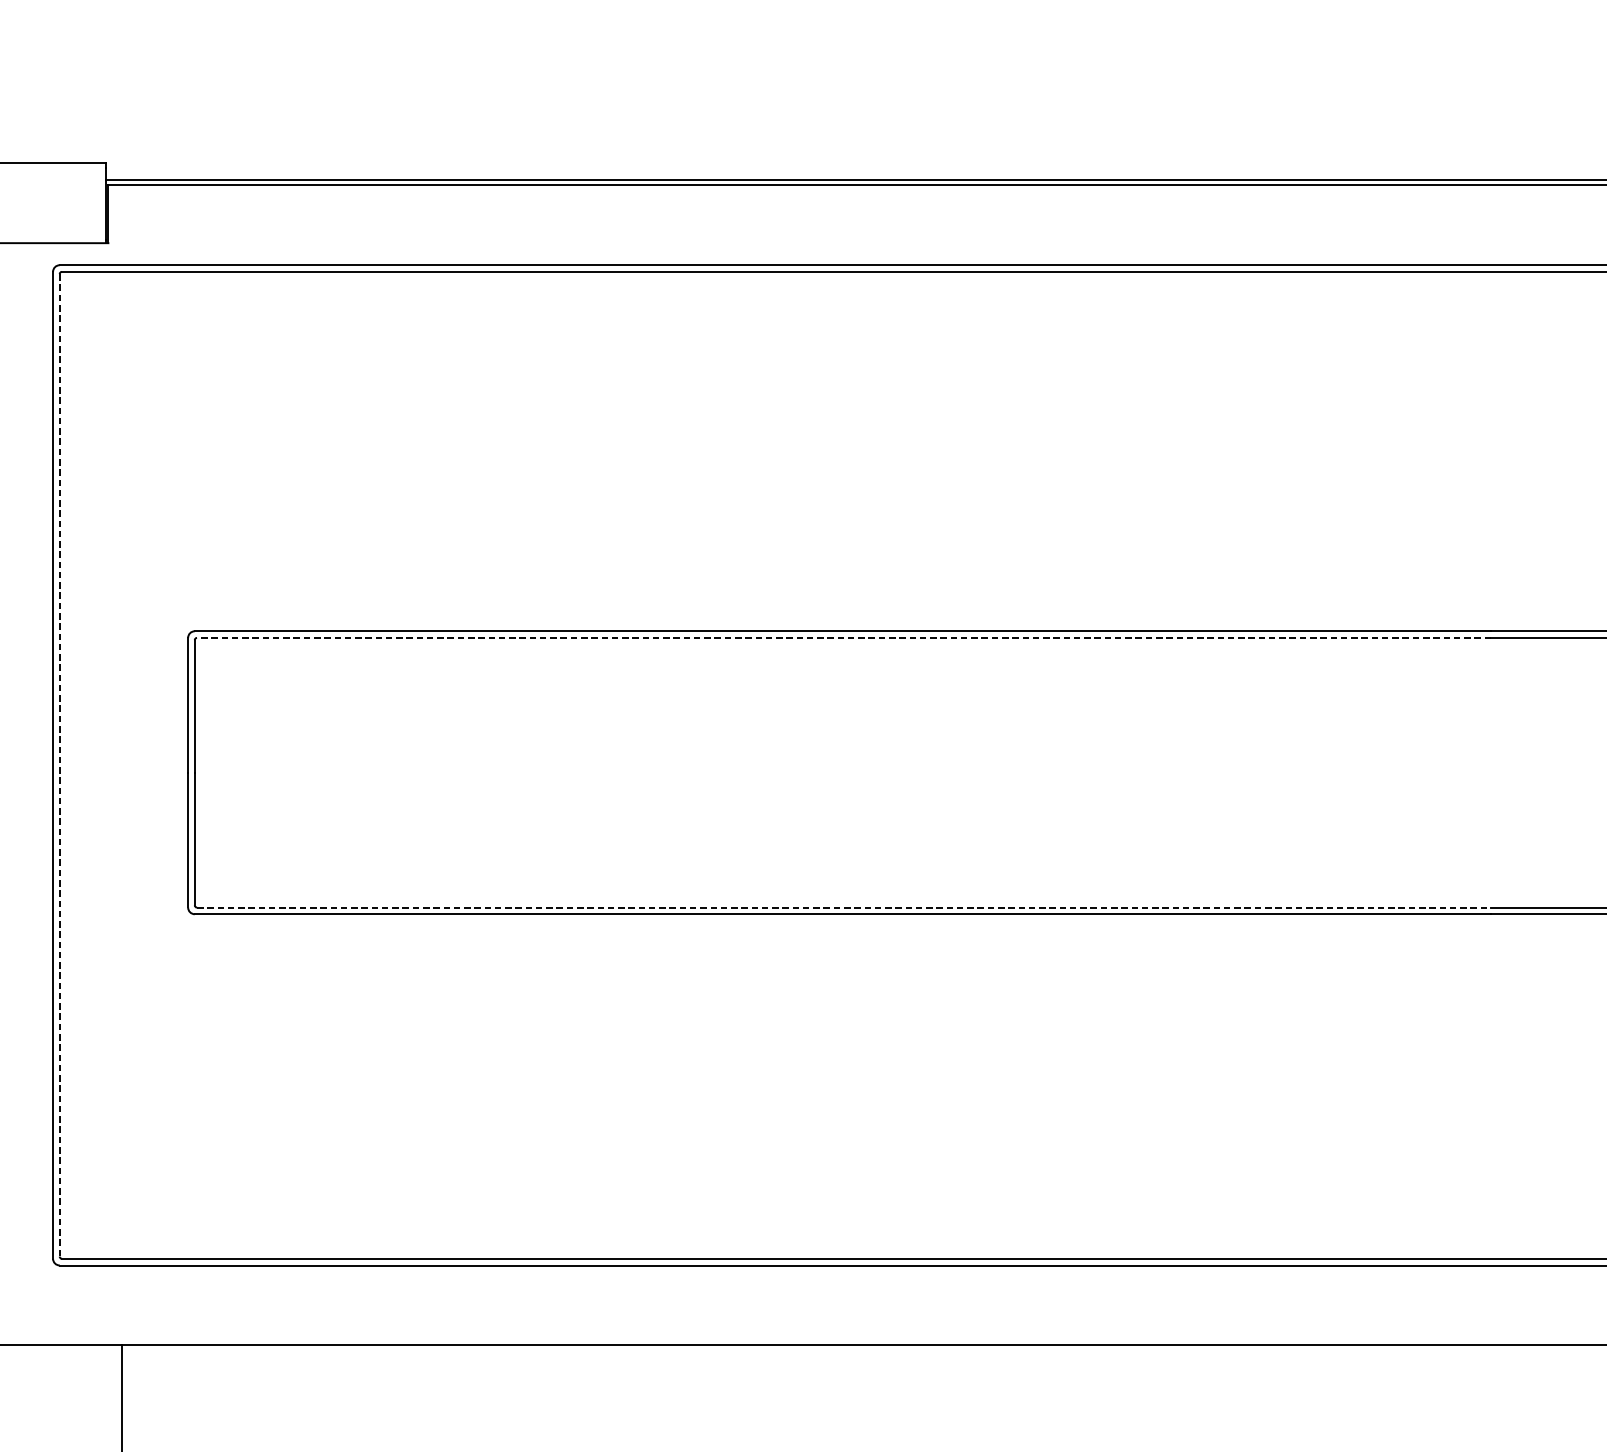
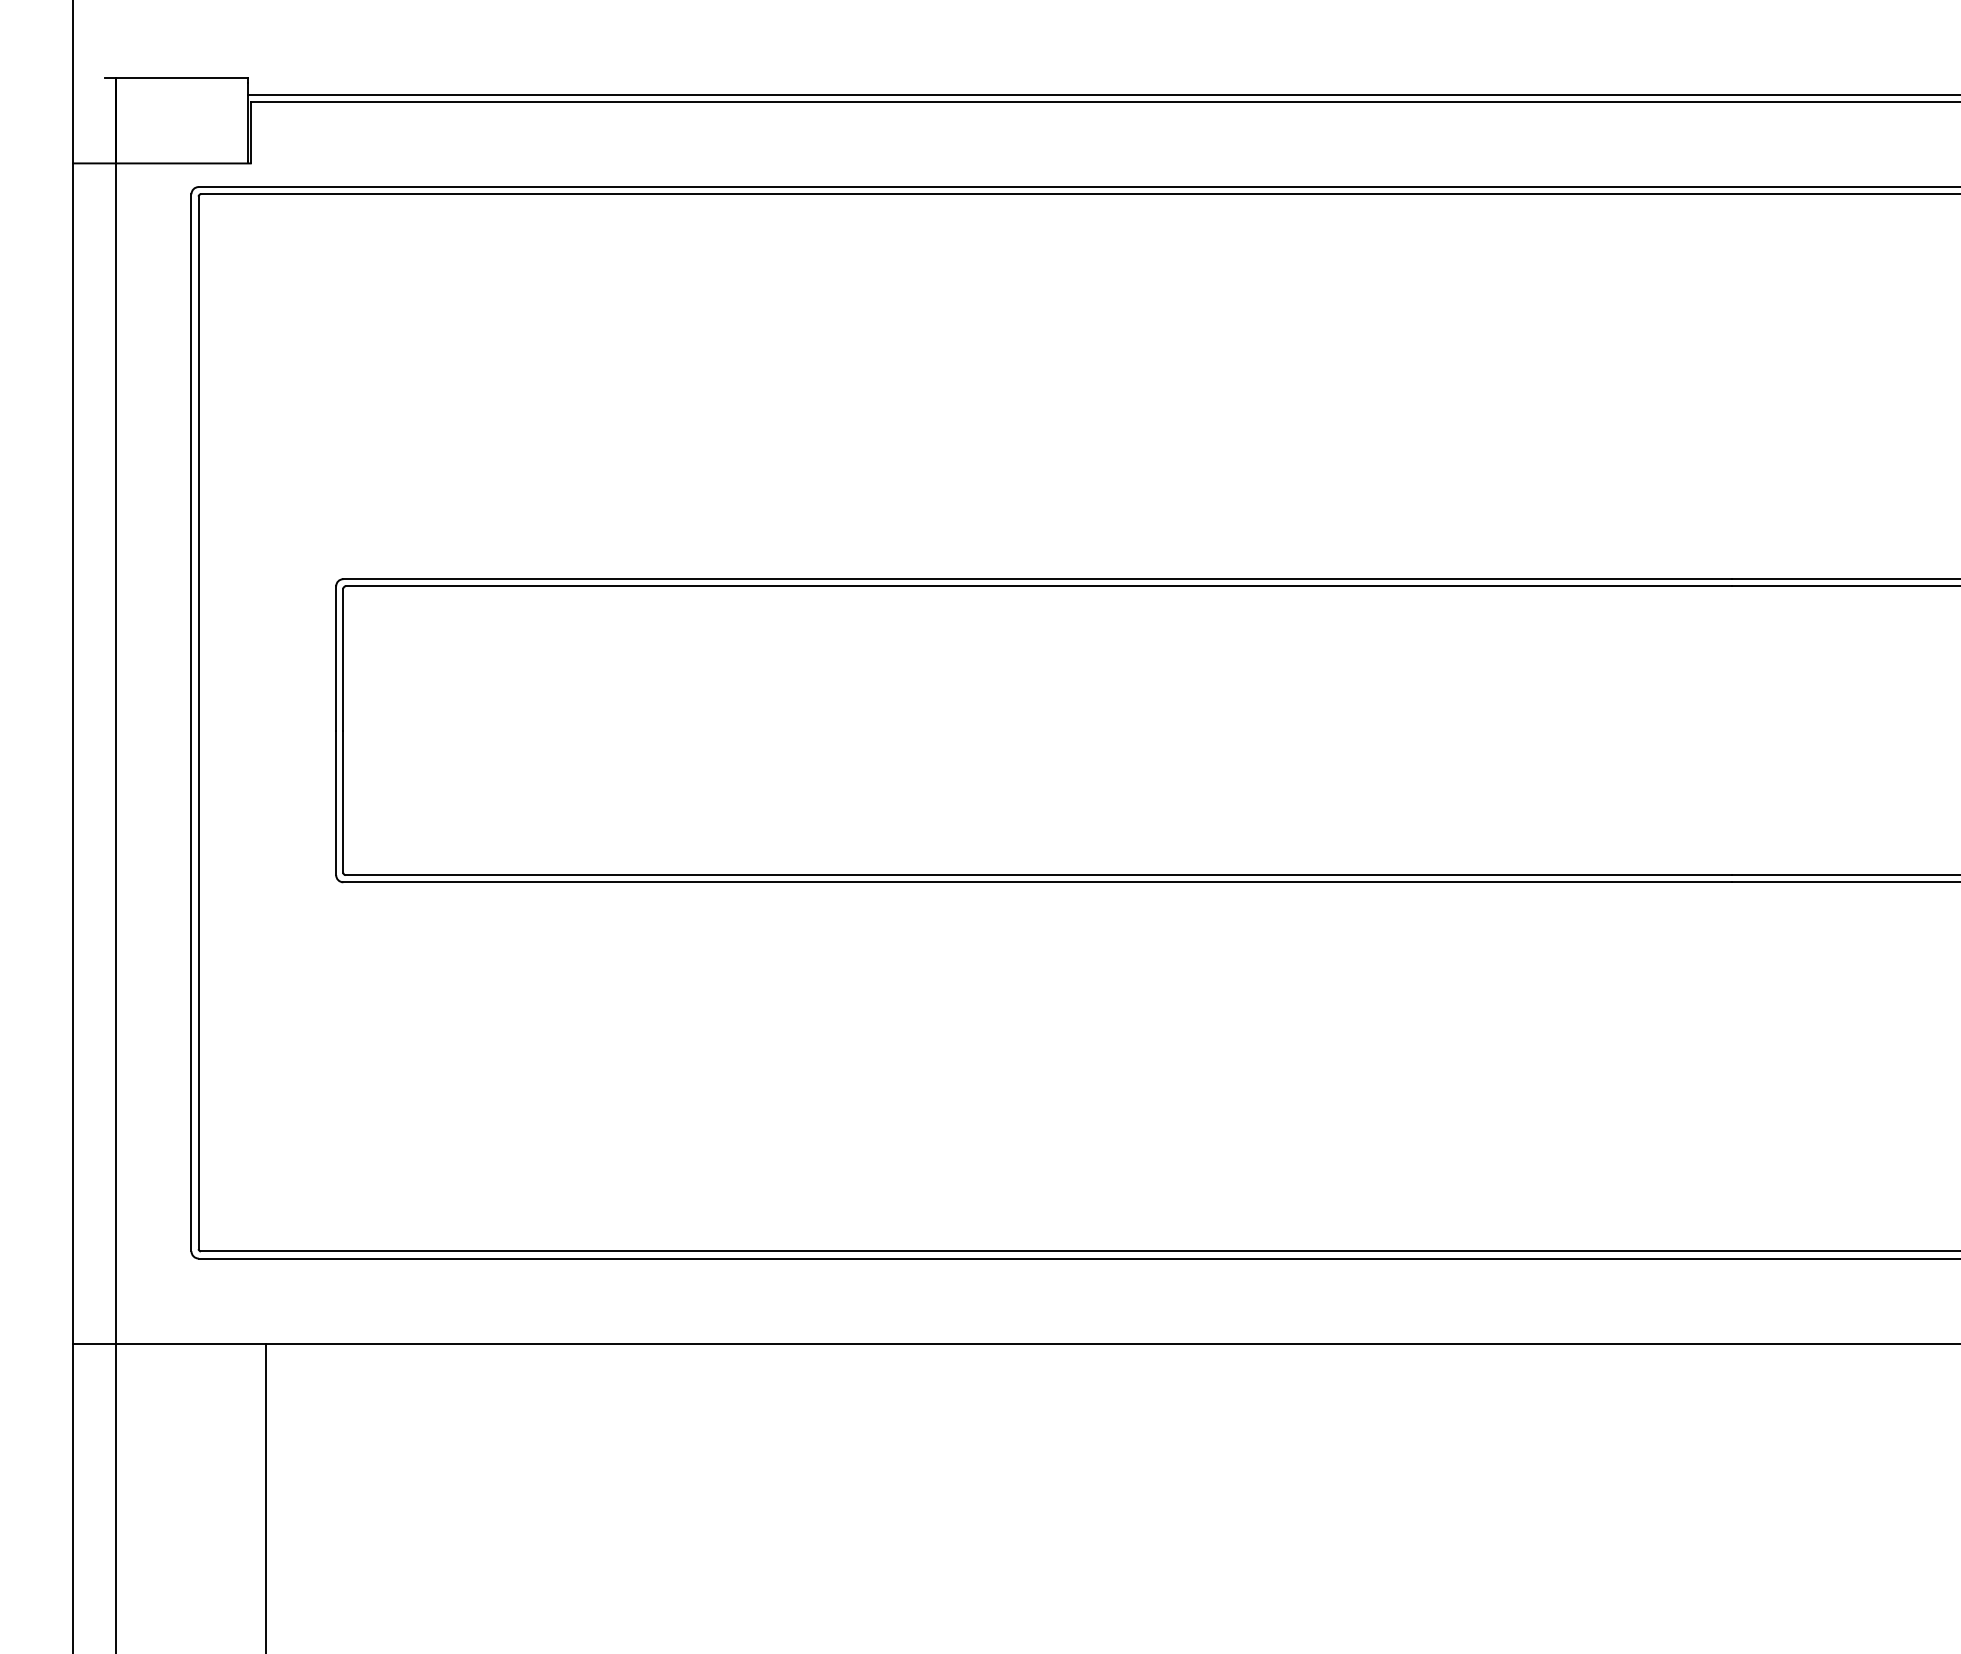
line: (843, 638) -> (1038, 586), dashed -> solid
line: (59, 765) -> (198, 723), dashed -> solid
line: (844, 907) -> (1039, 875), dashed -> solid

